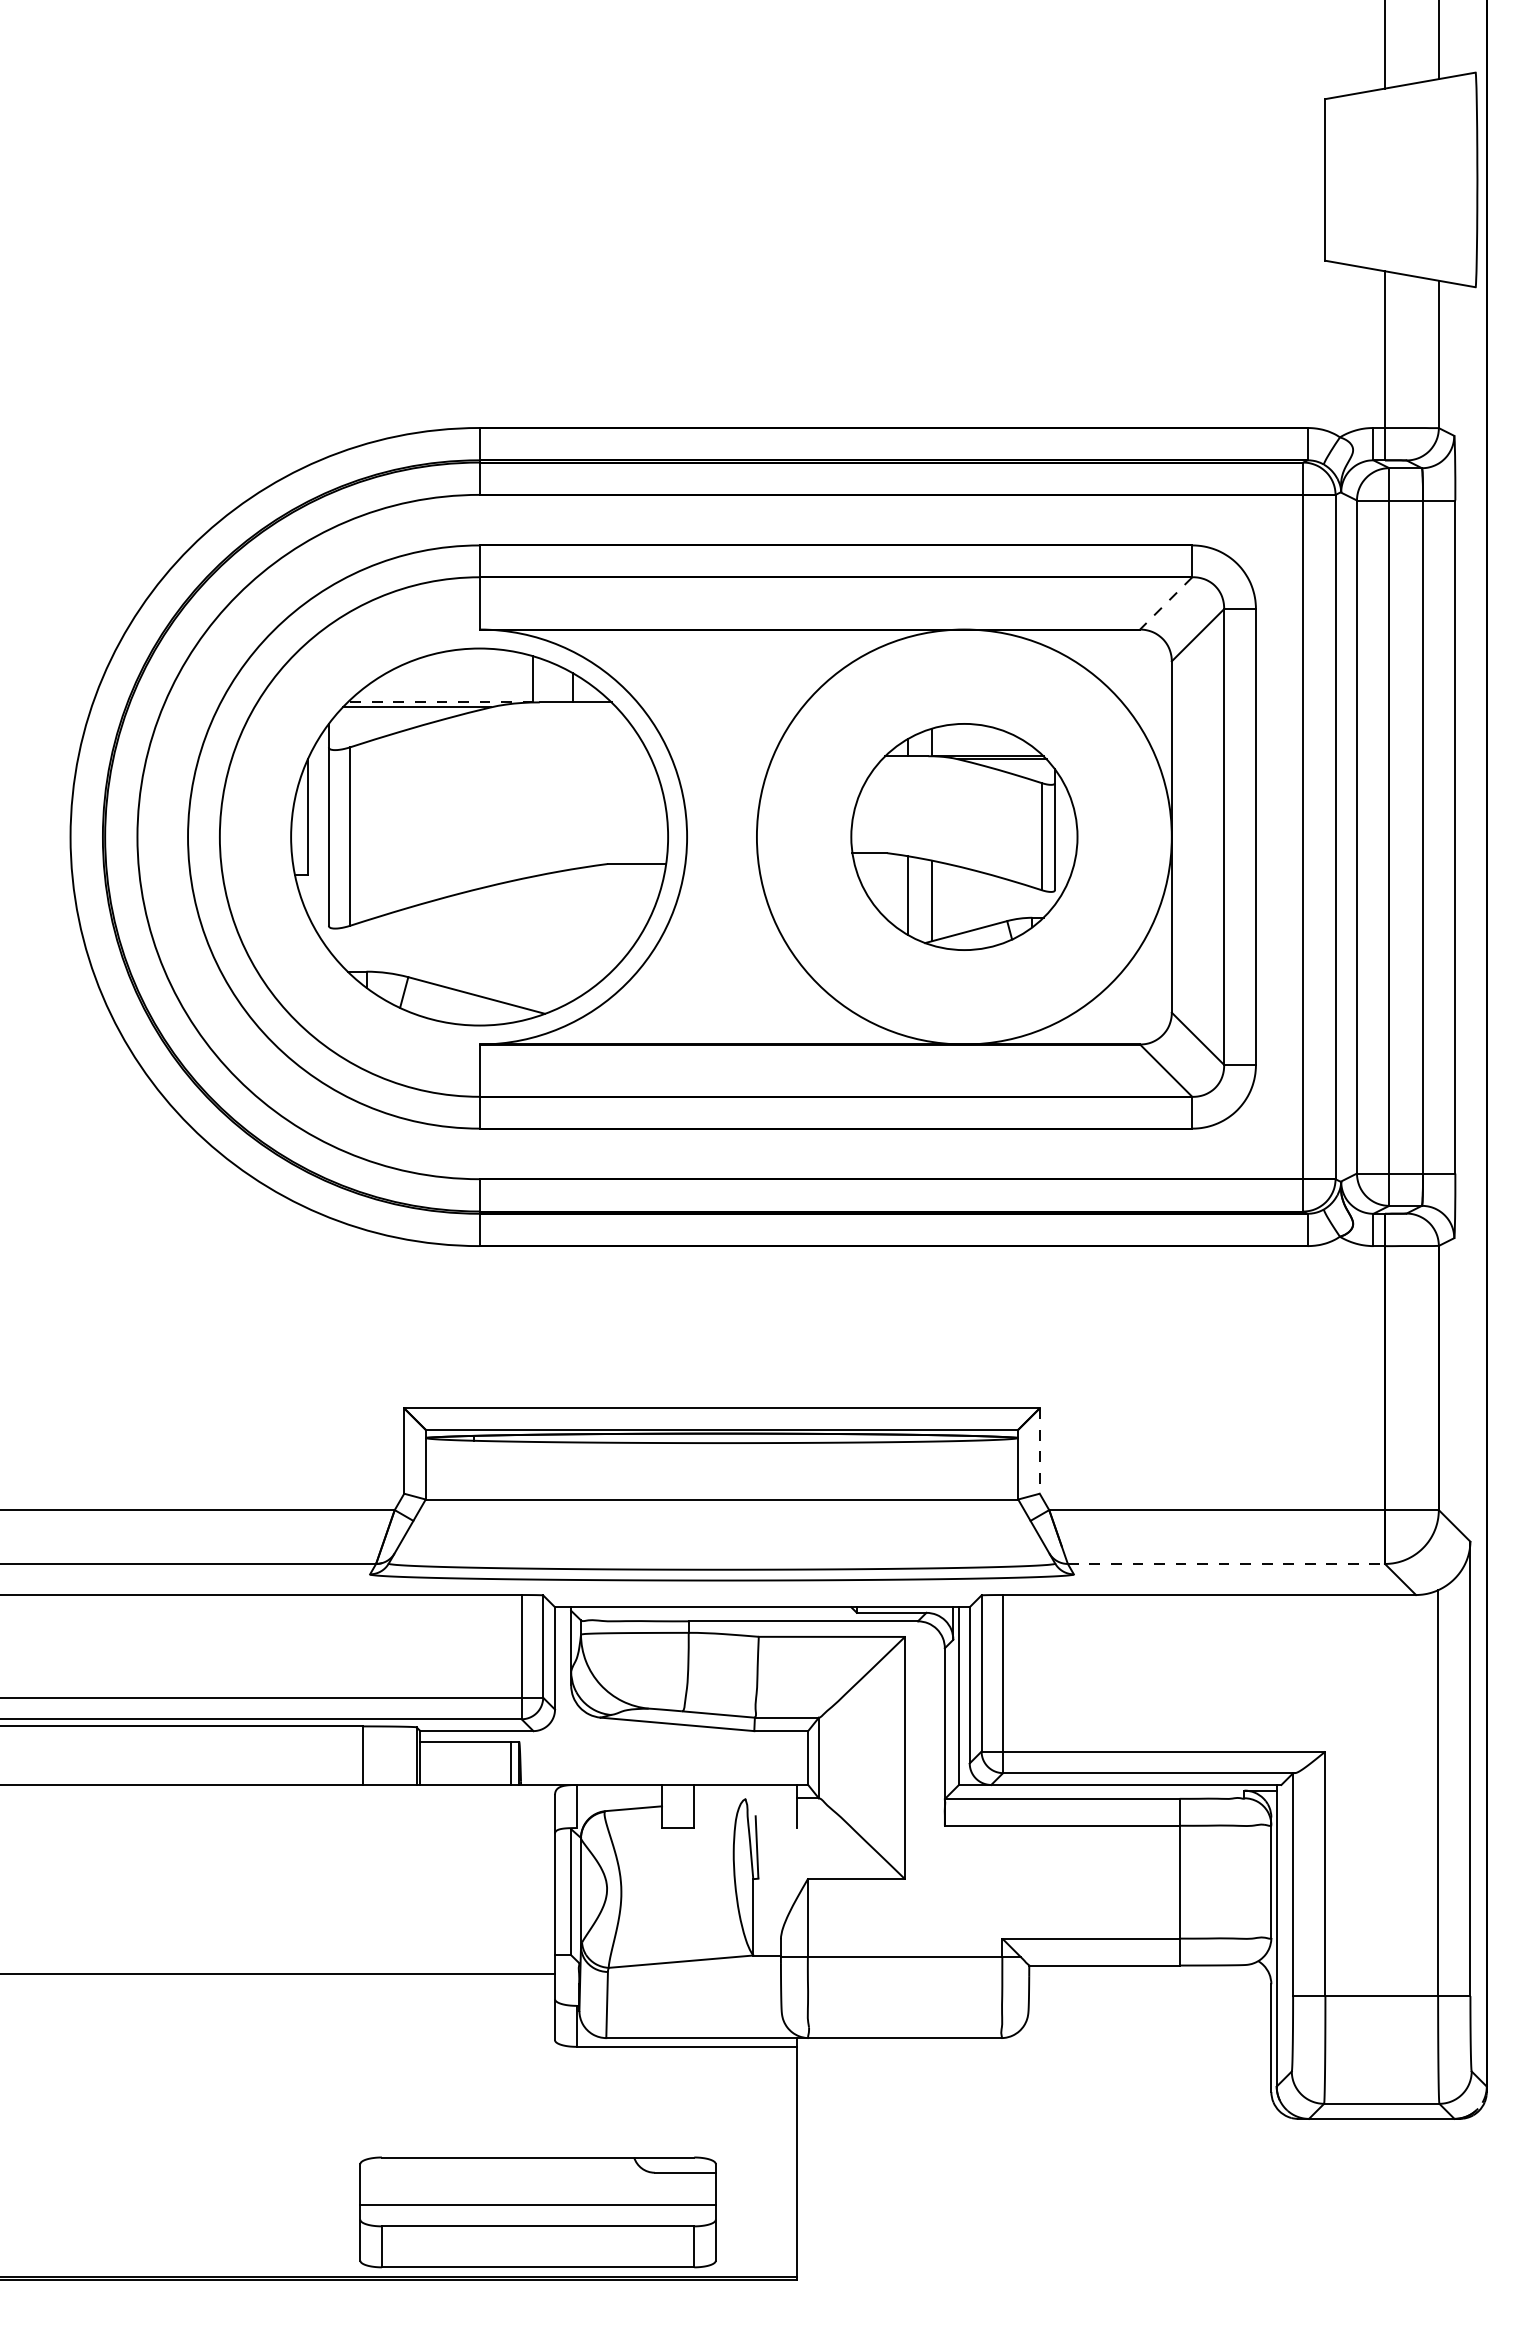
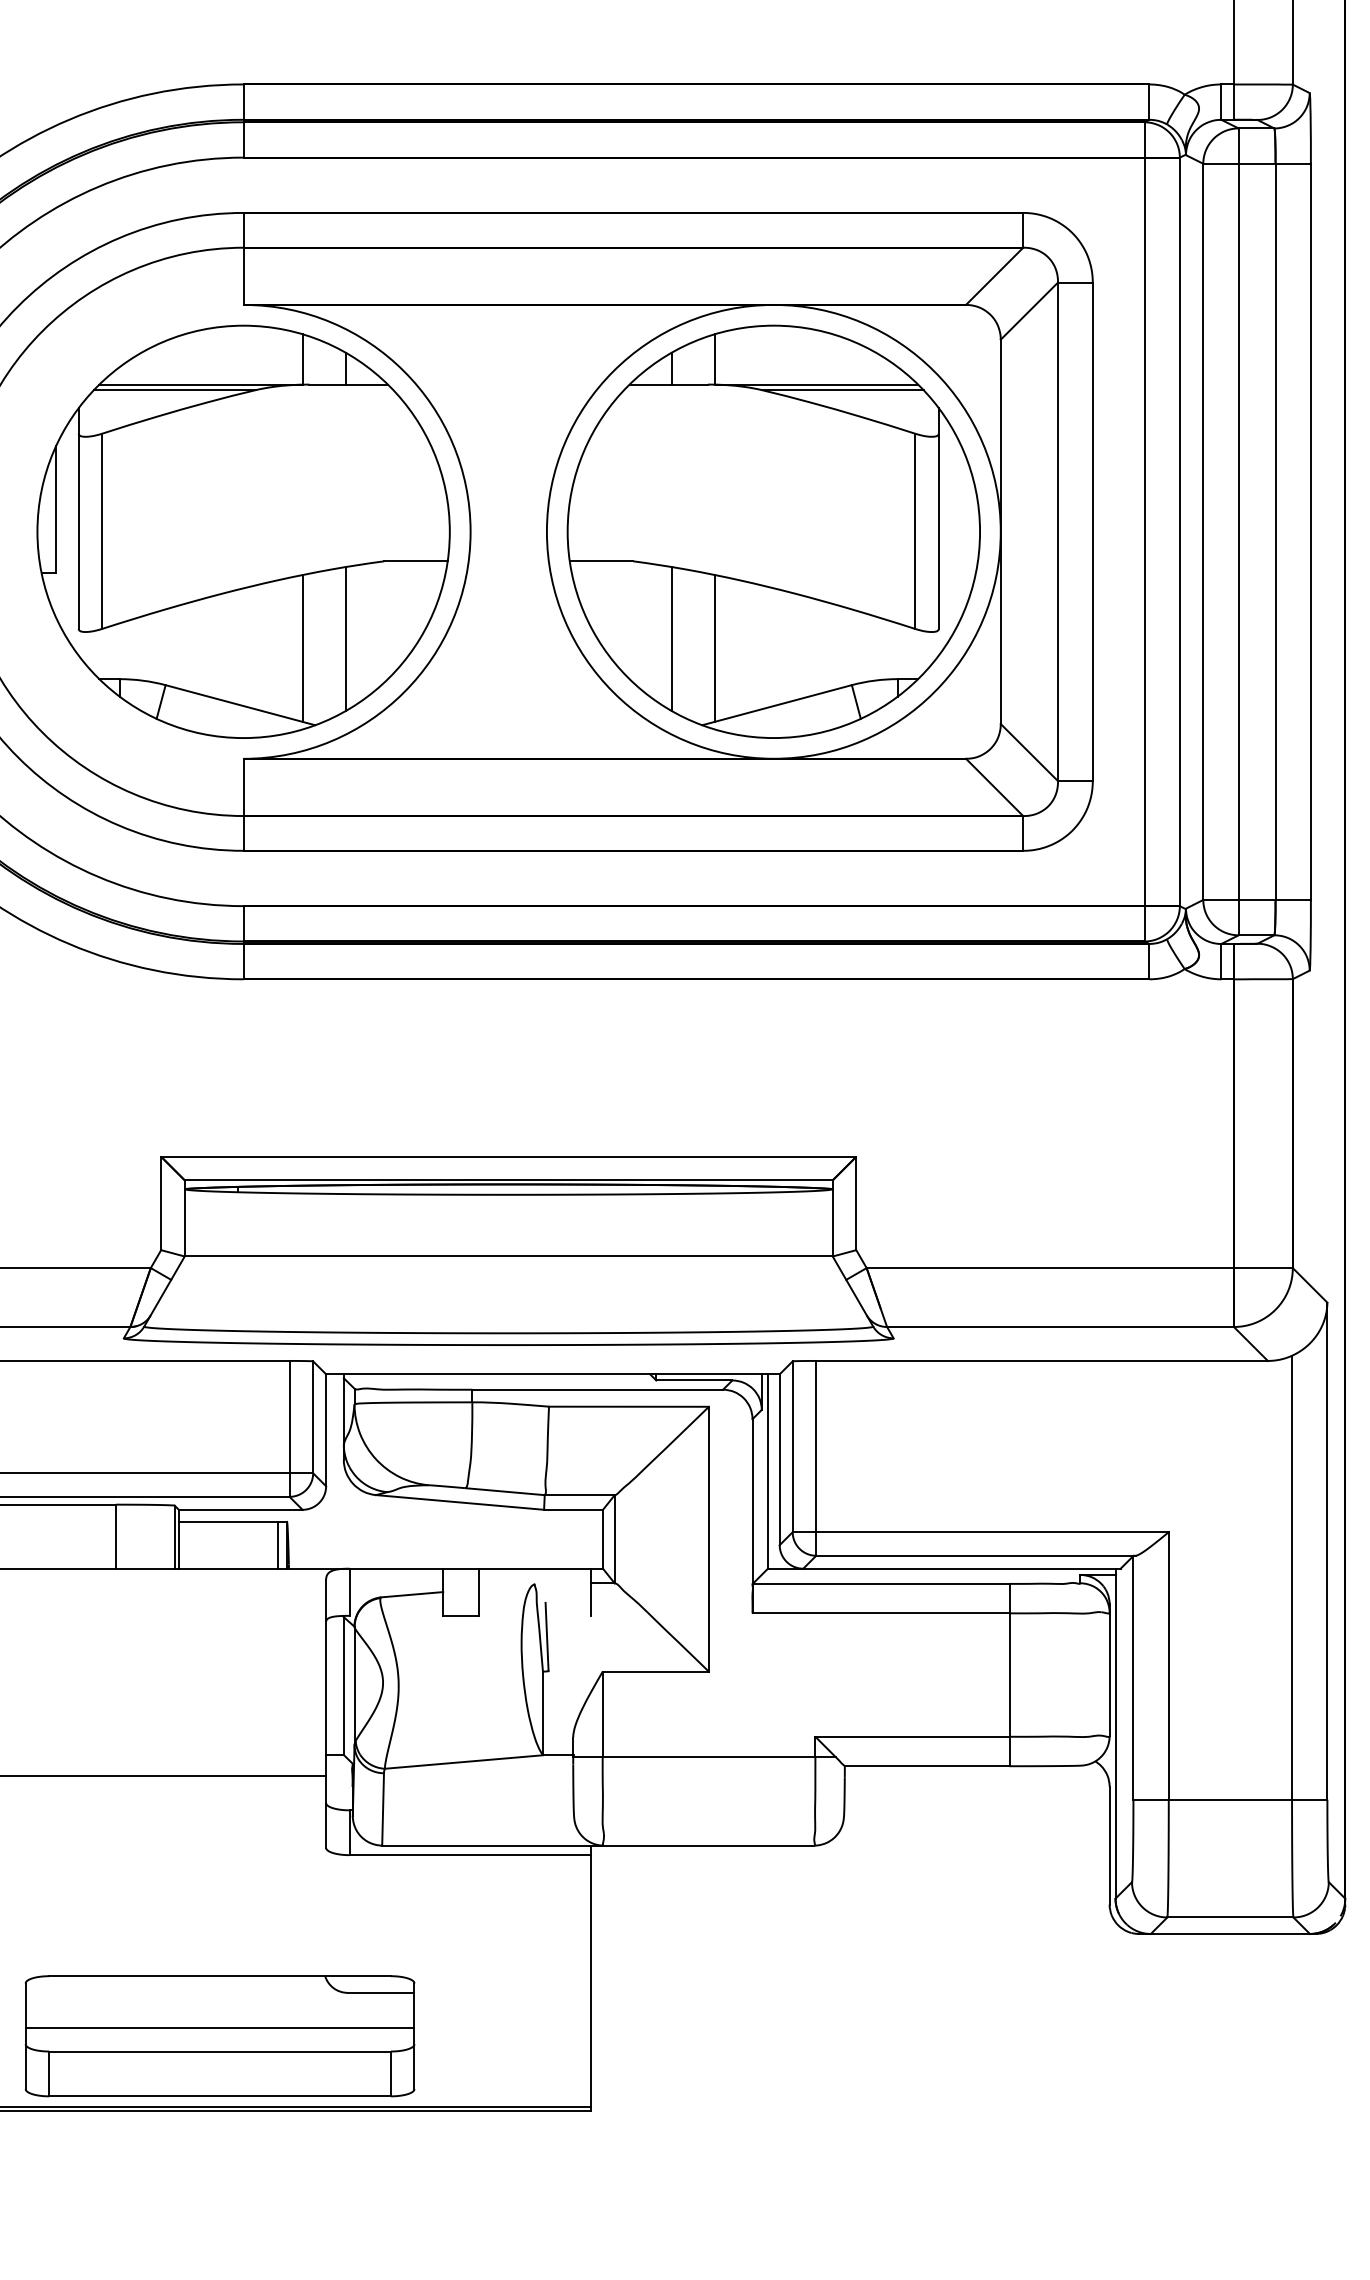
line: (1166, 603) -> (994, 276), dashed -> solid
line: (440, 702) -> (200, 384), dashed -> solid
part: (964, 836) -> (774, 531), size x1.67
line: (573, 934) -> (346, 638), added
line: (533, 943) -> (302, 648), added
line: (1039, 1451) -> (856, 1203), dashed -> solid
line: (1226, 1563) -> (1060, 1326), dashed -> solid
part: (537, 2212) -> (219, 2036), moved

